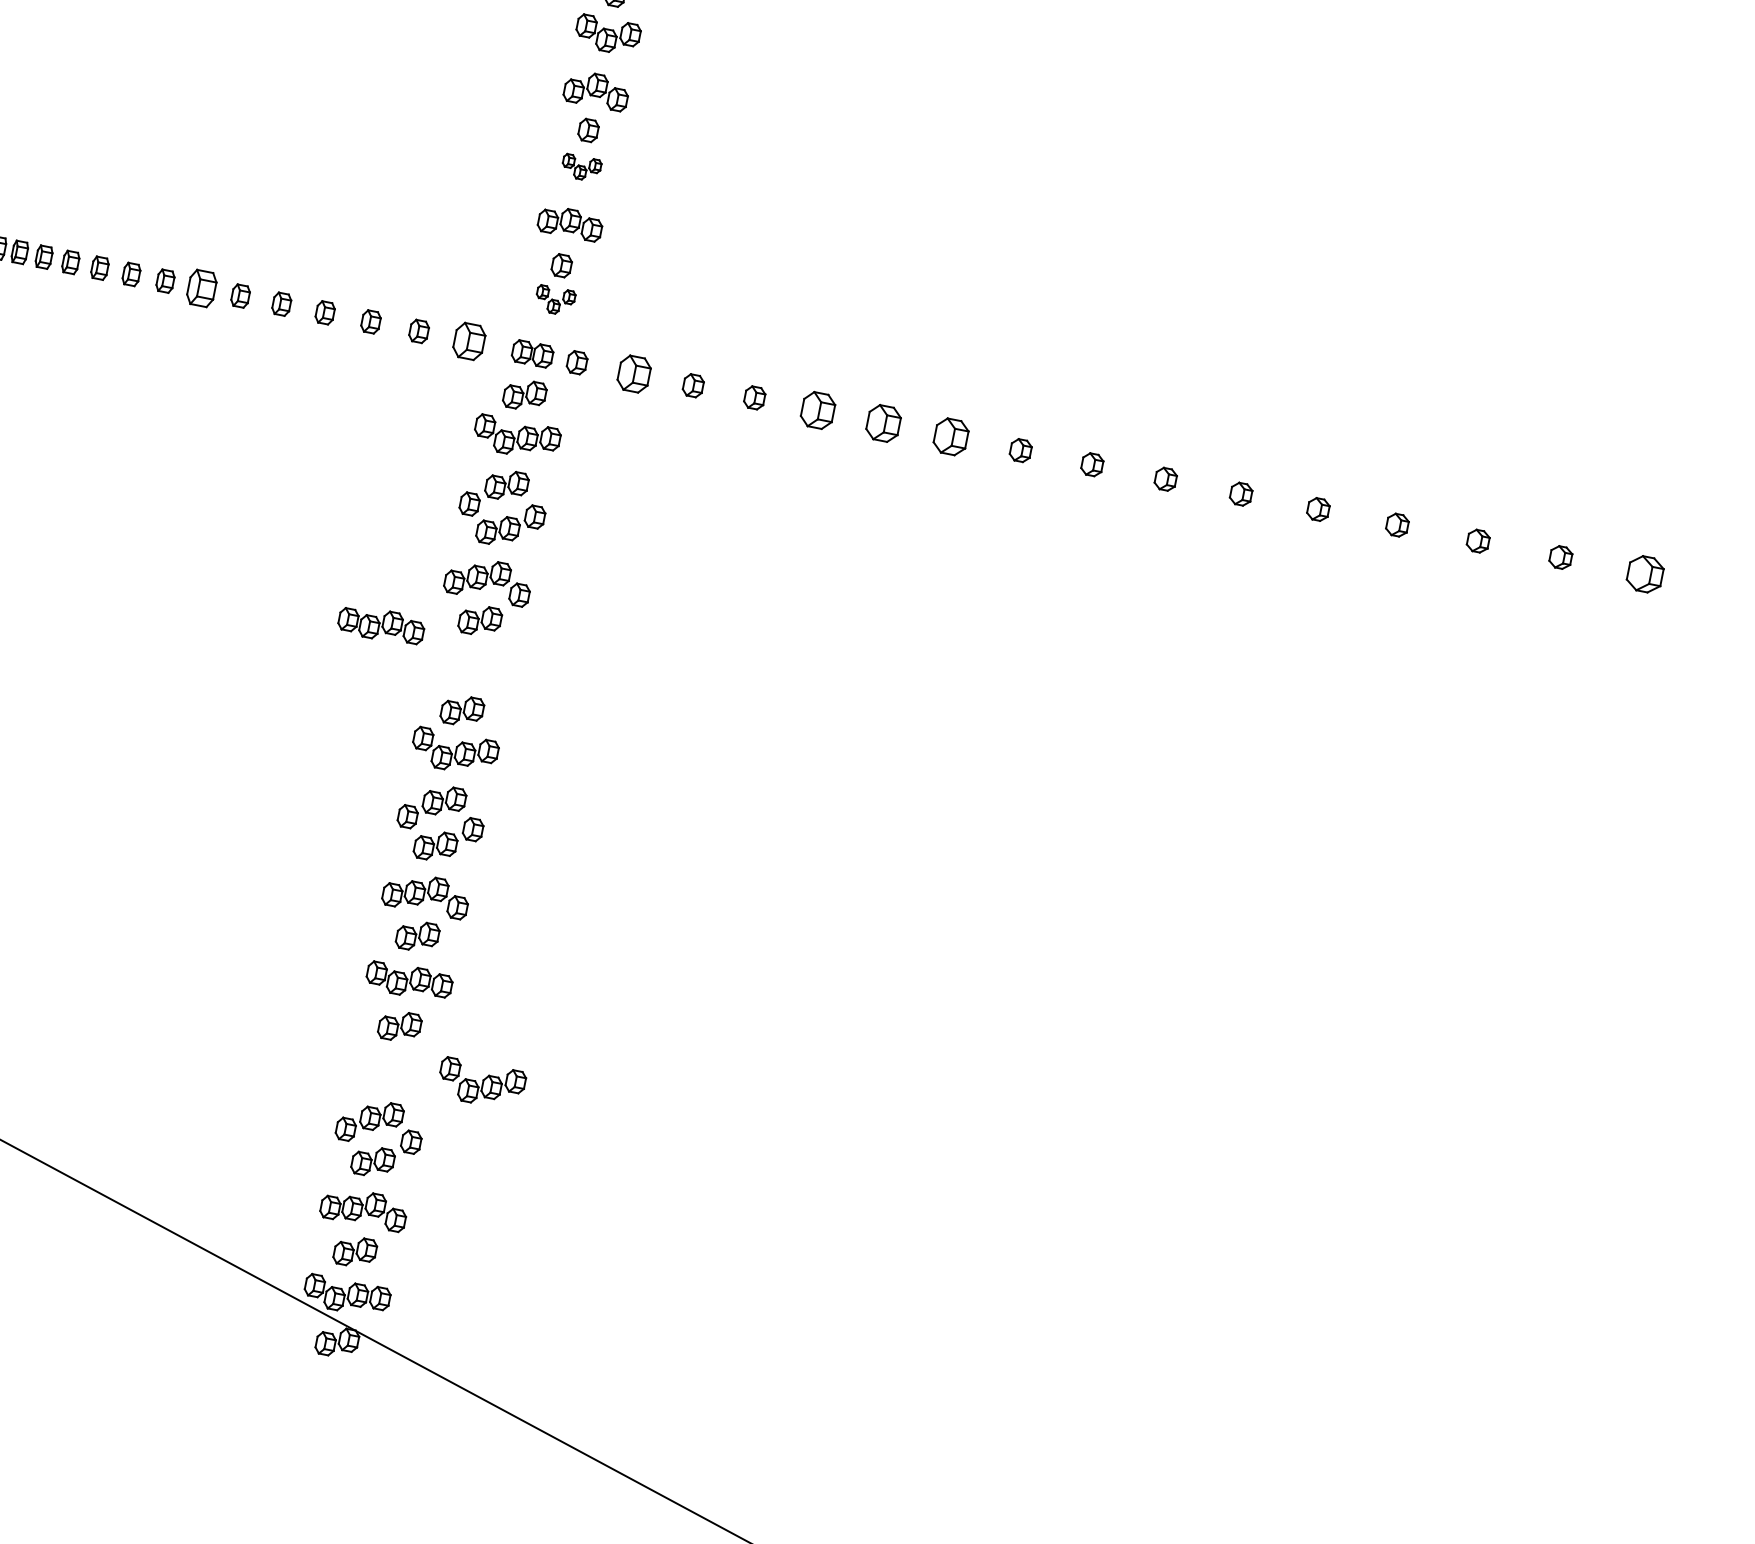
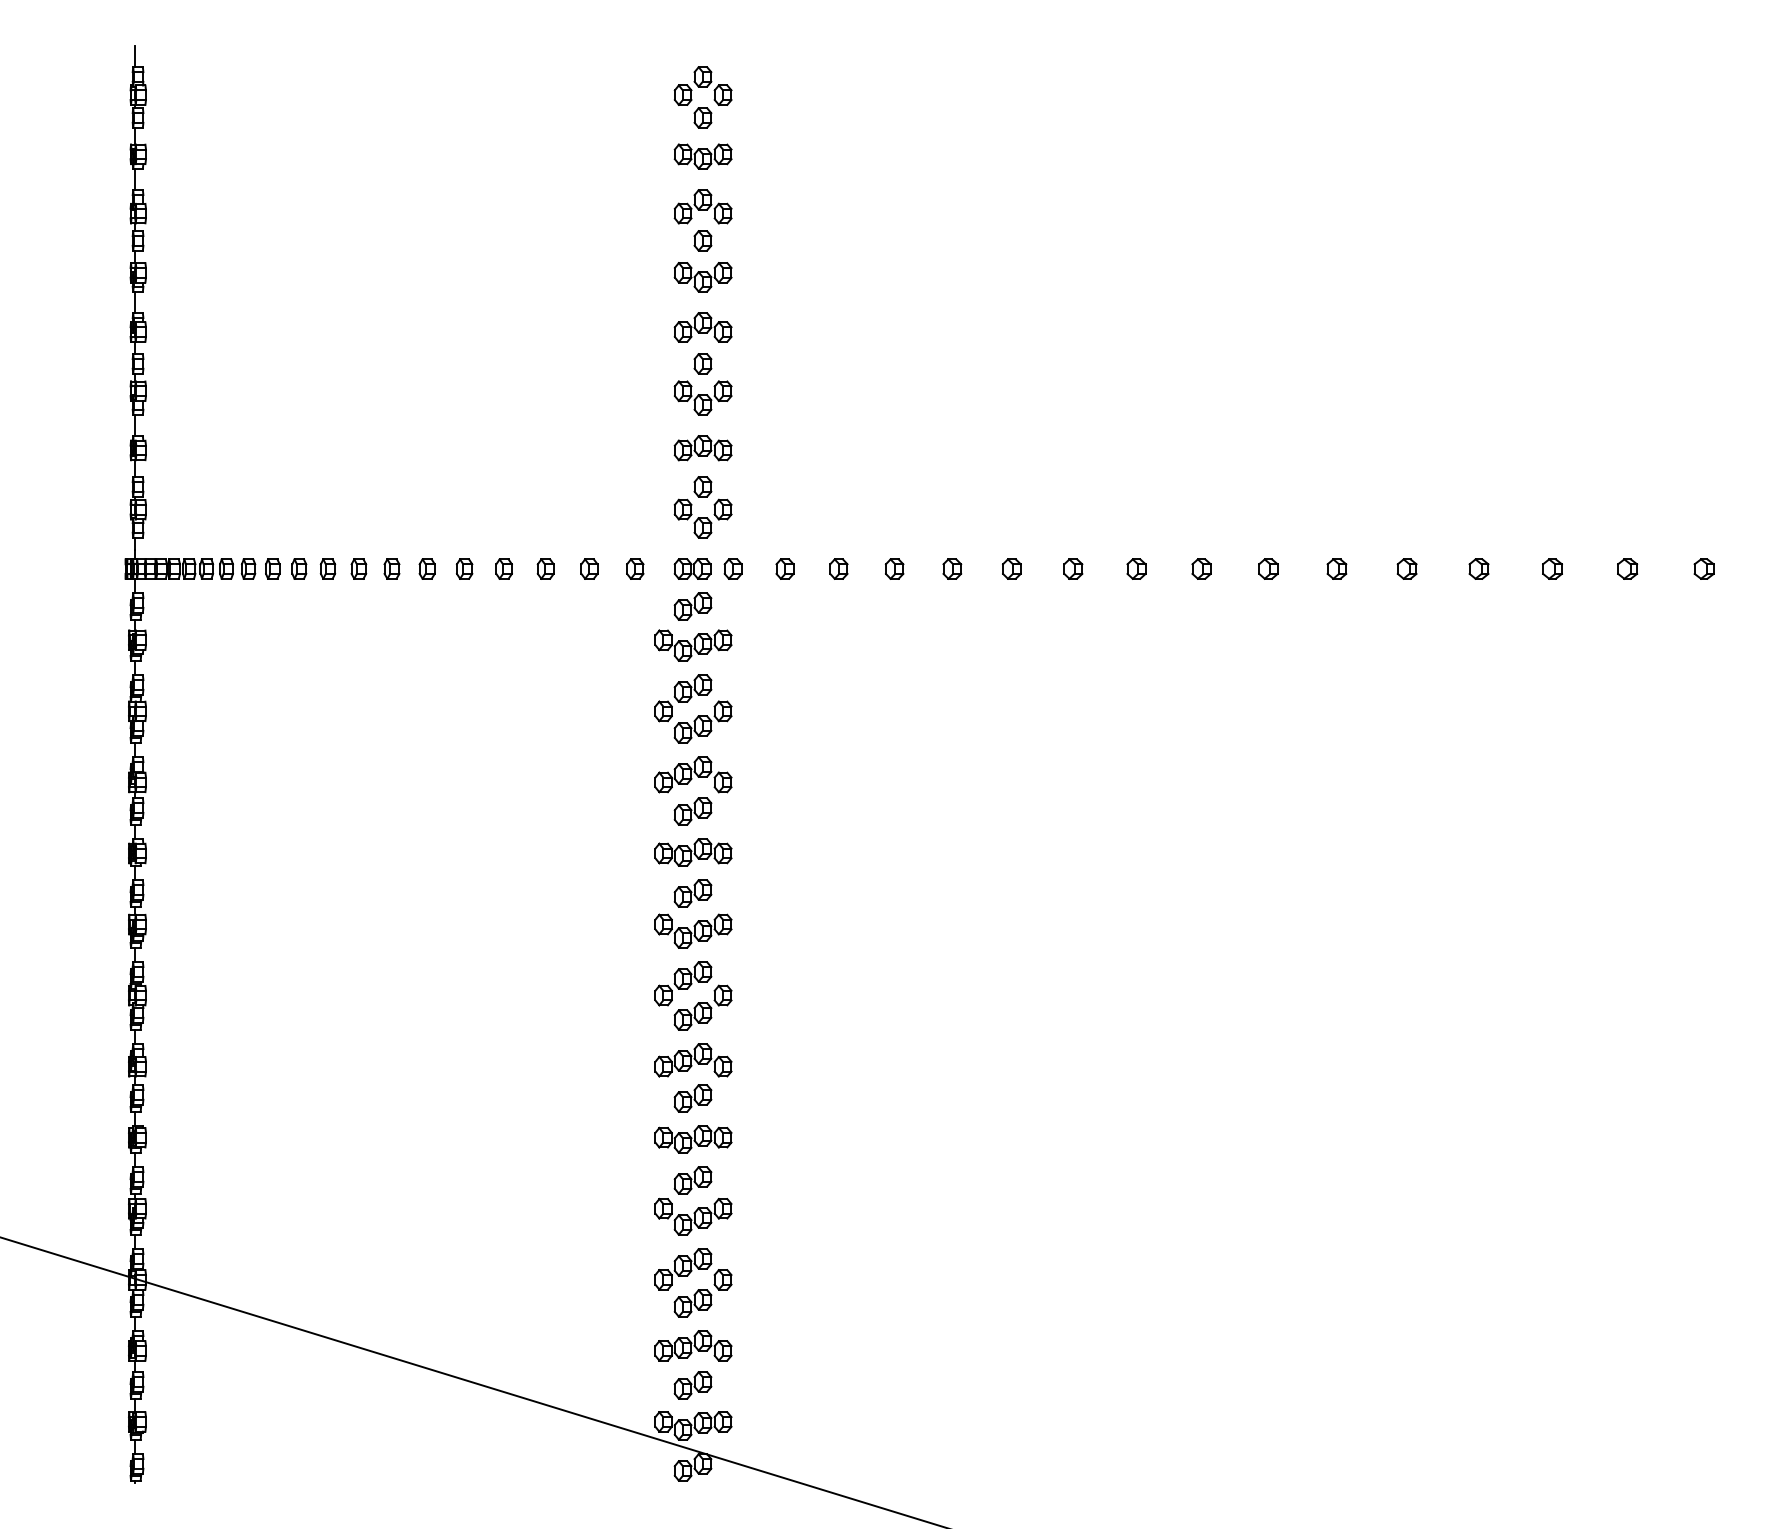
part: (580, 167) -> (702, 397), size x1.67
part: (201, 287) -> (391, 568), size x0.62
part: (554, 300) -> (702, 518), size x1.67
part: (469, 340) -> (635, 568), size x0.62
part: (633, 373) -> (784, 568), size x0.62
part: (818, 409) -> (952, 568), size x0.62
part: (883, 422) -> (1011, 568), size x0.62
part: (951, 436) -> (1073, 568), size x0.62
part: (1644, 573) -> (1703, 568), size x0.62
part: (381, 625) -> (693, 852), moved
part: (481, 1083) -> (693, 1216), moved

